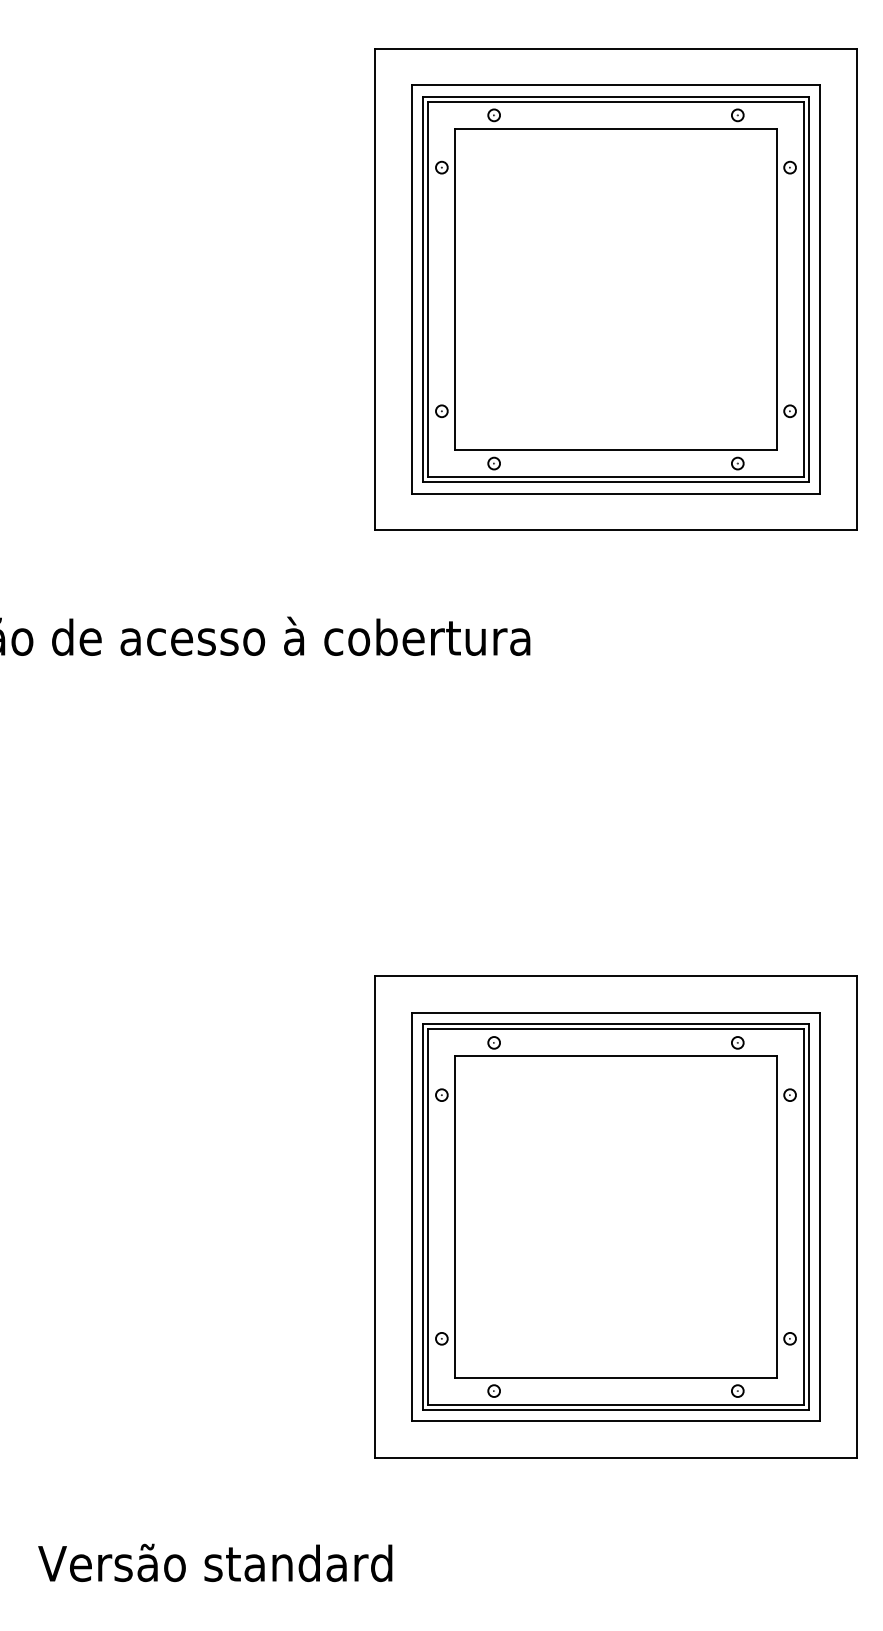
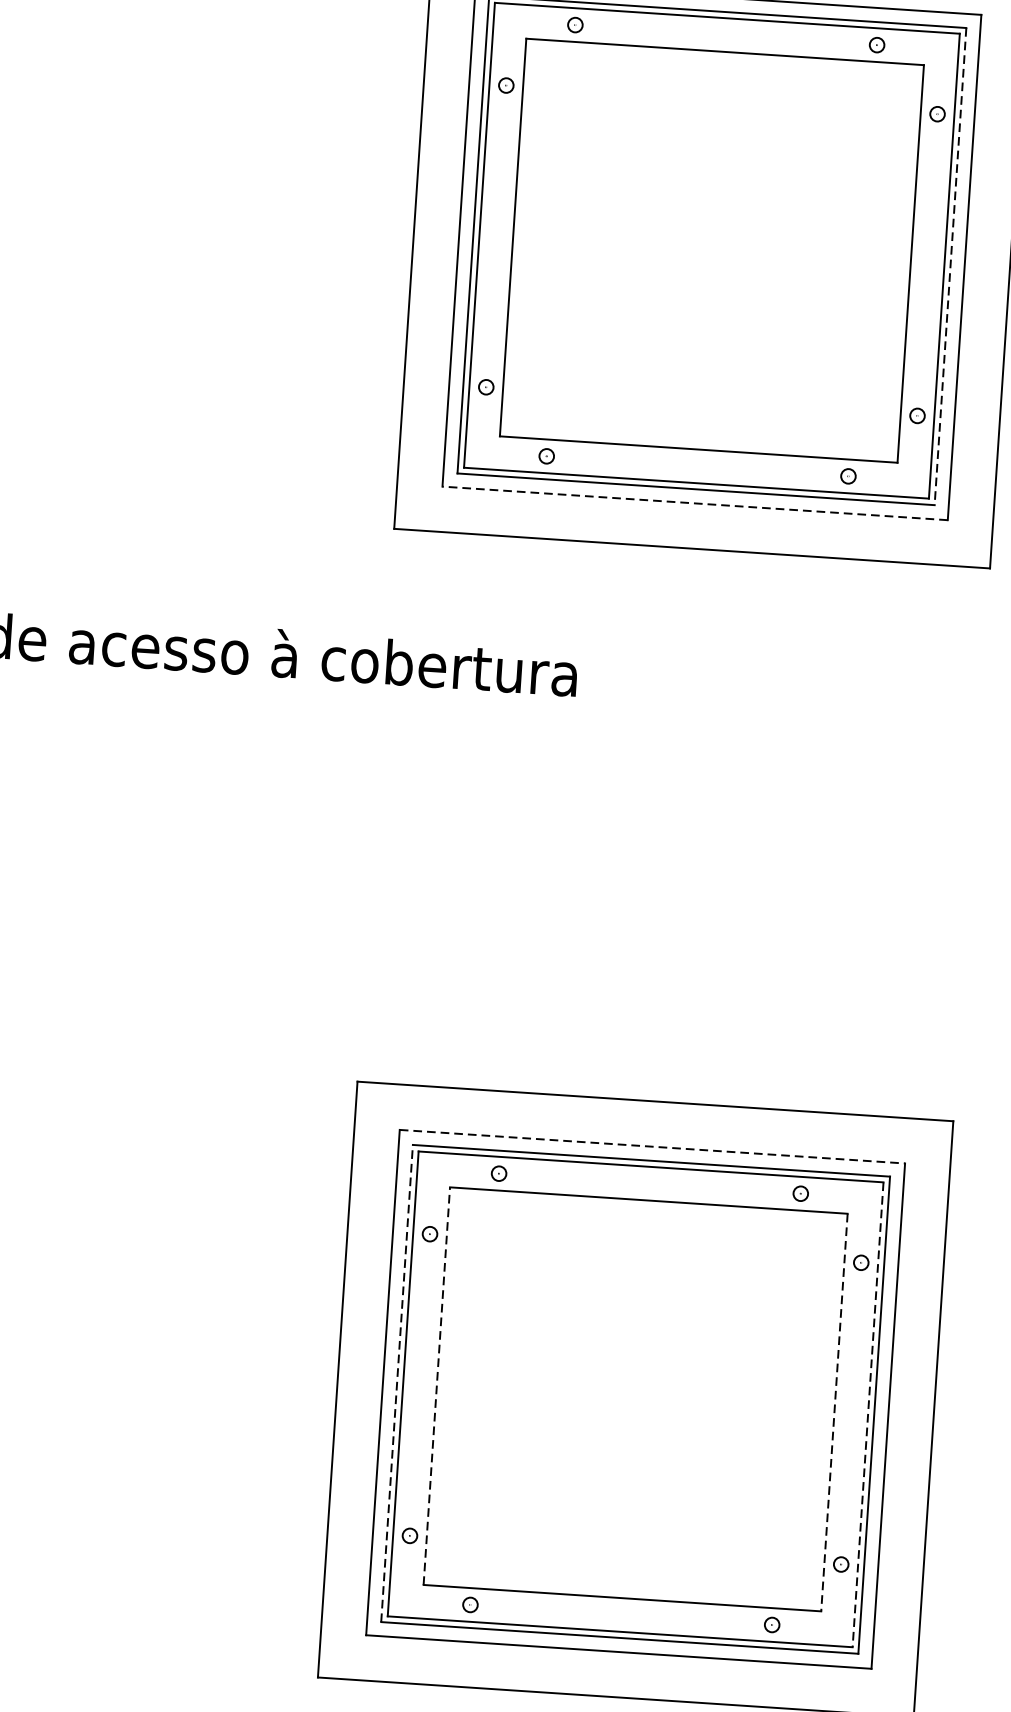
line: (808, 289) -> (950, 266), solid -> dashed
line: (615, 493) -> (694, 503), solid -> dashed
line: (616, 1012) -> (653, 1146), solid -> dashed
line: (423, 1217) -> (397, 1384), solid -> dashed
line: (455, 1217) -> (436, 1386), solid -> dashed
line: (776, 1217) -> (834, 1413), solid -> dashed
line: (803, 1217) -> (867, 1415), solid -> dashed

